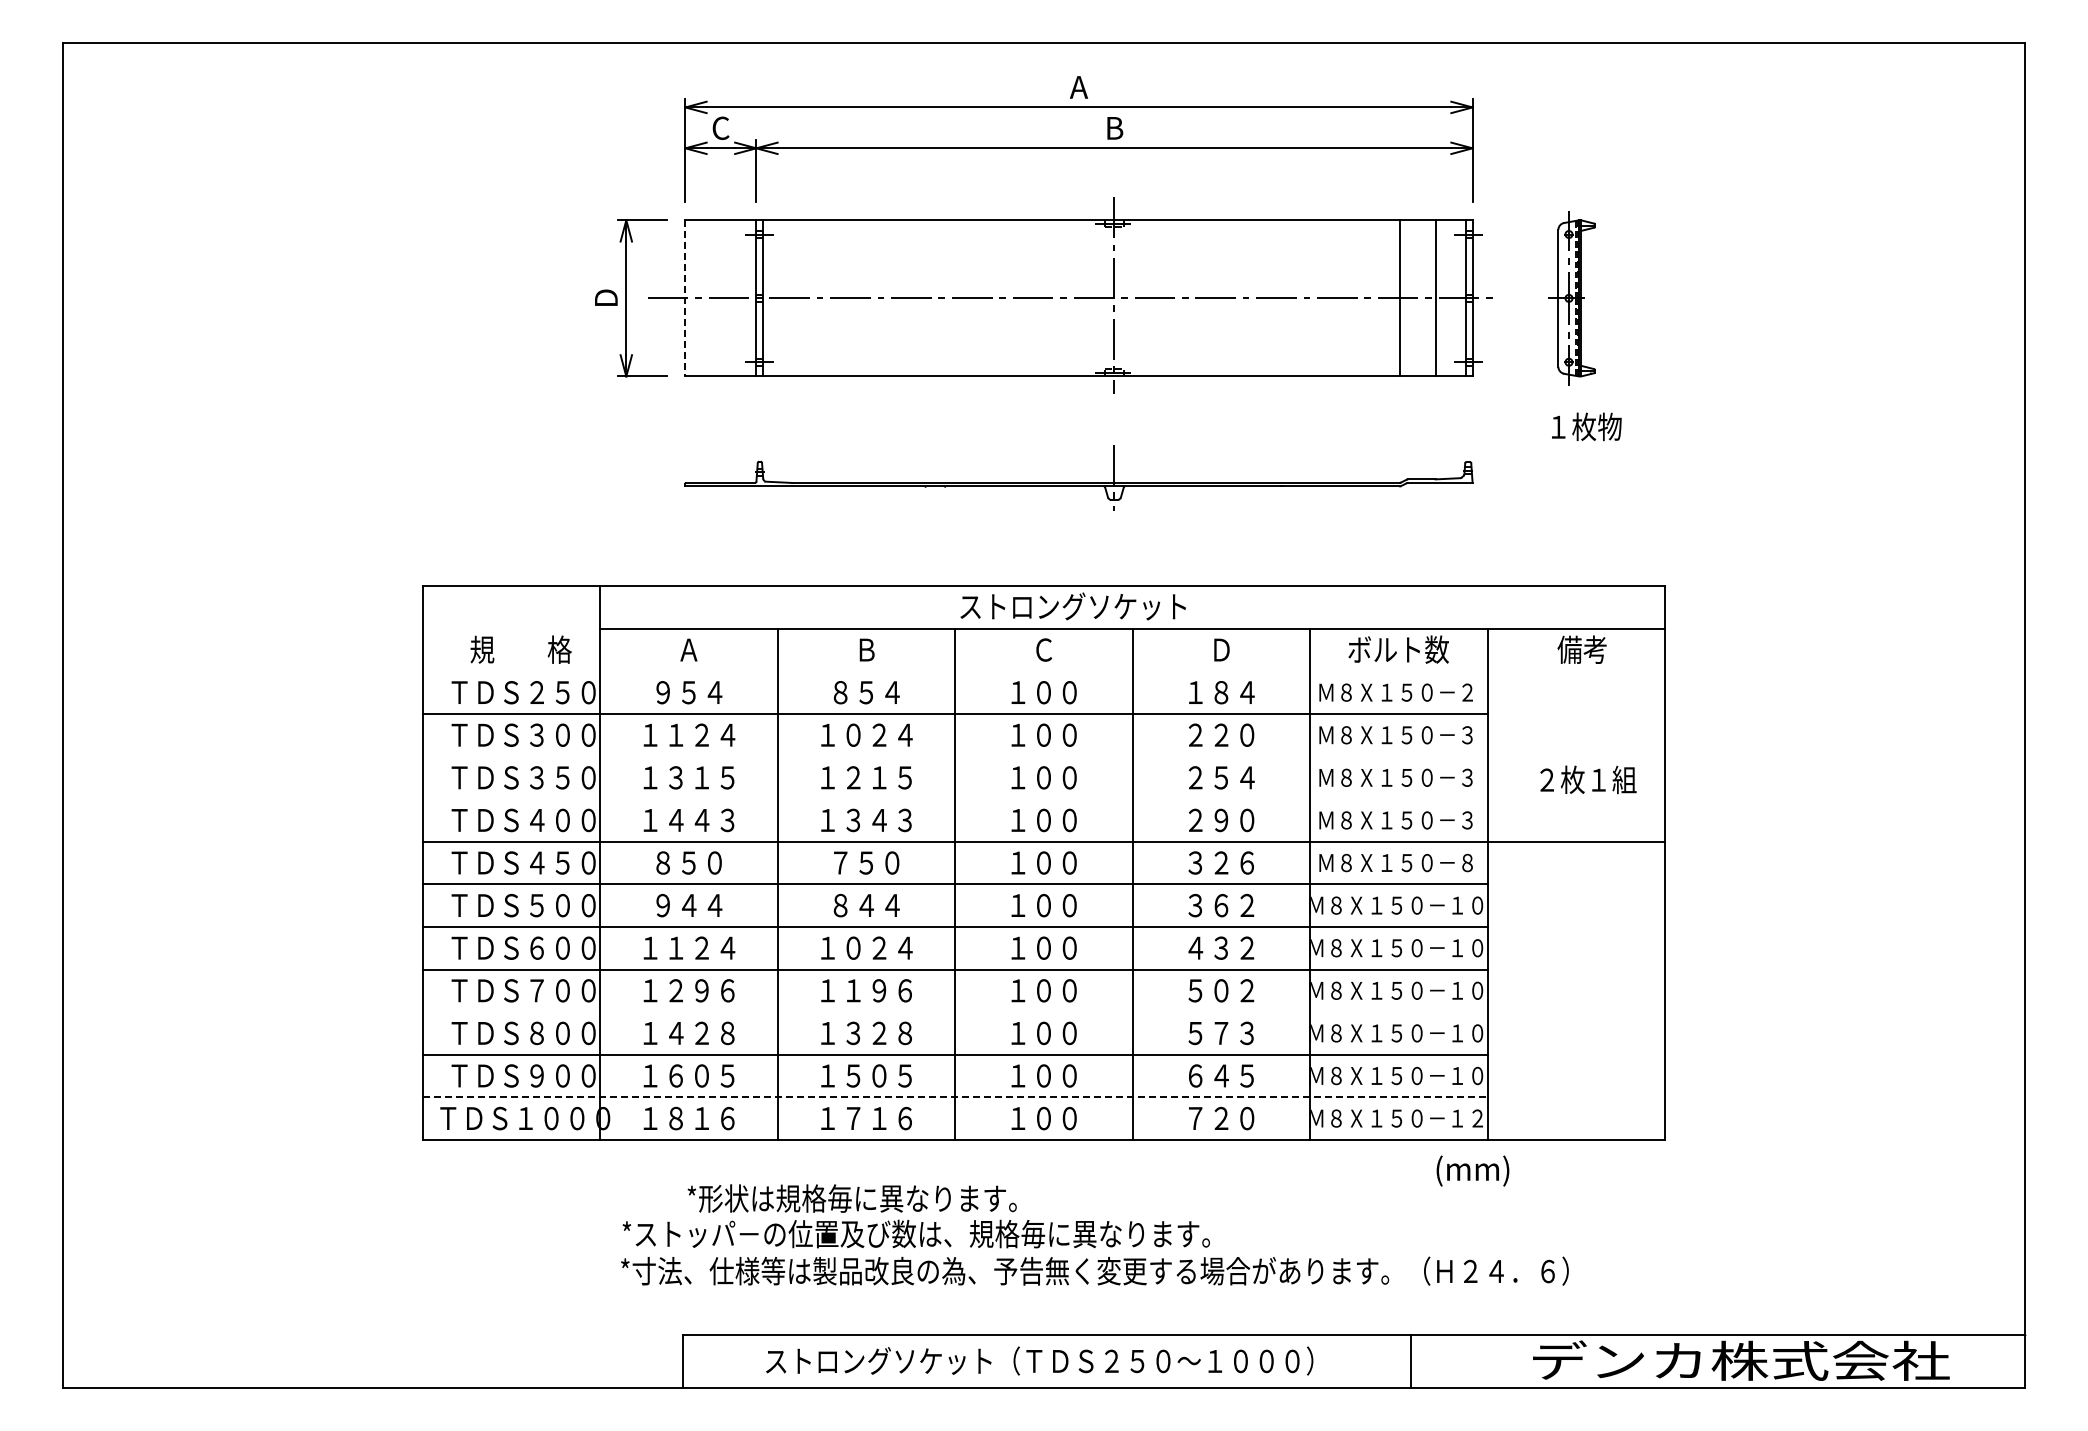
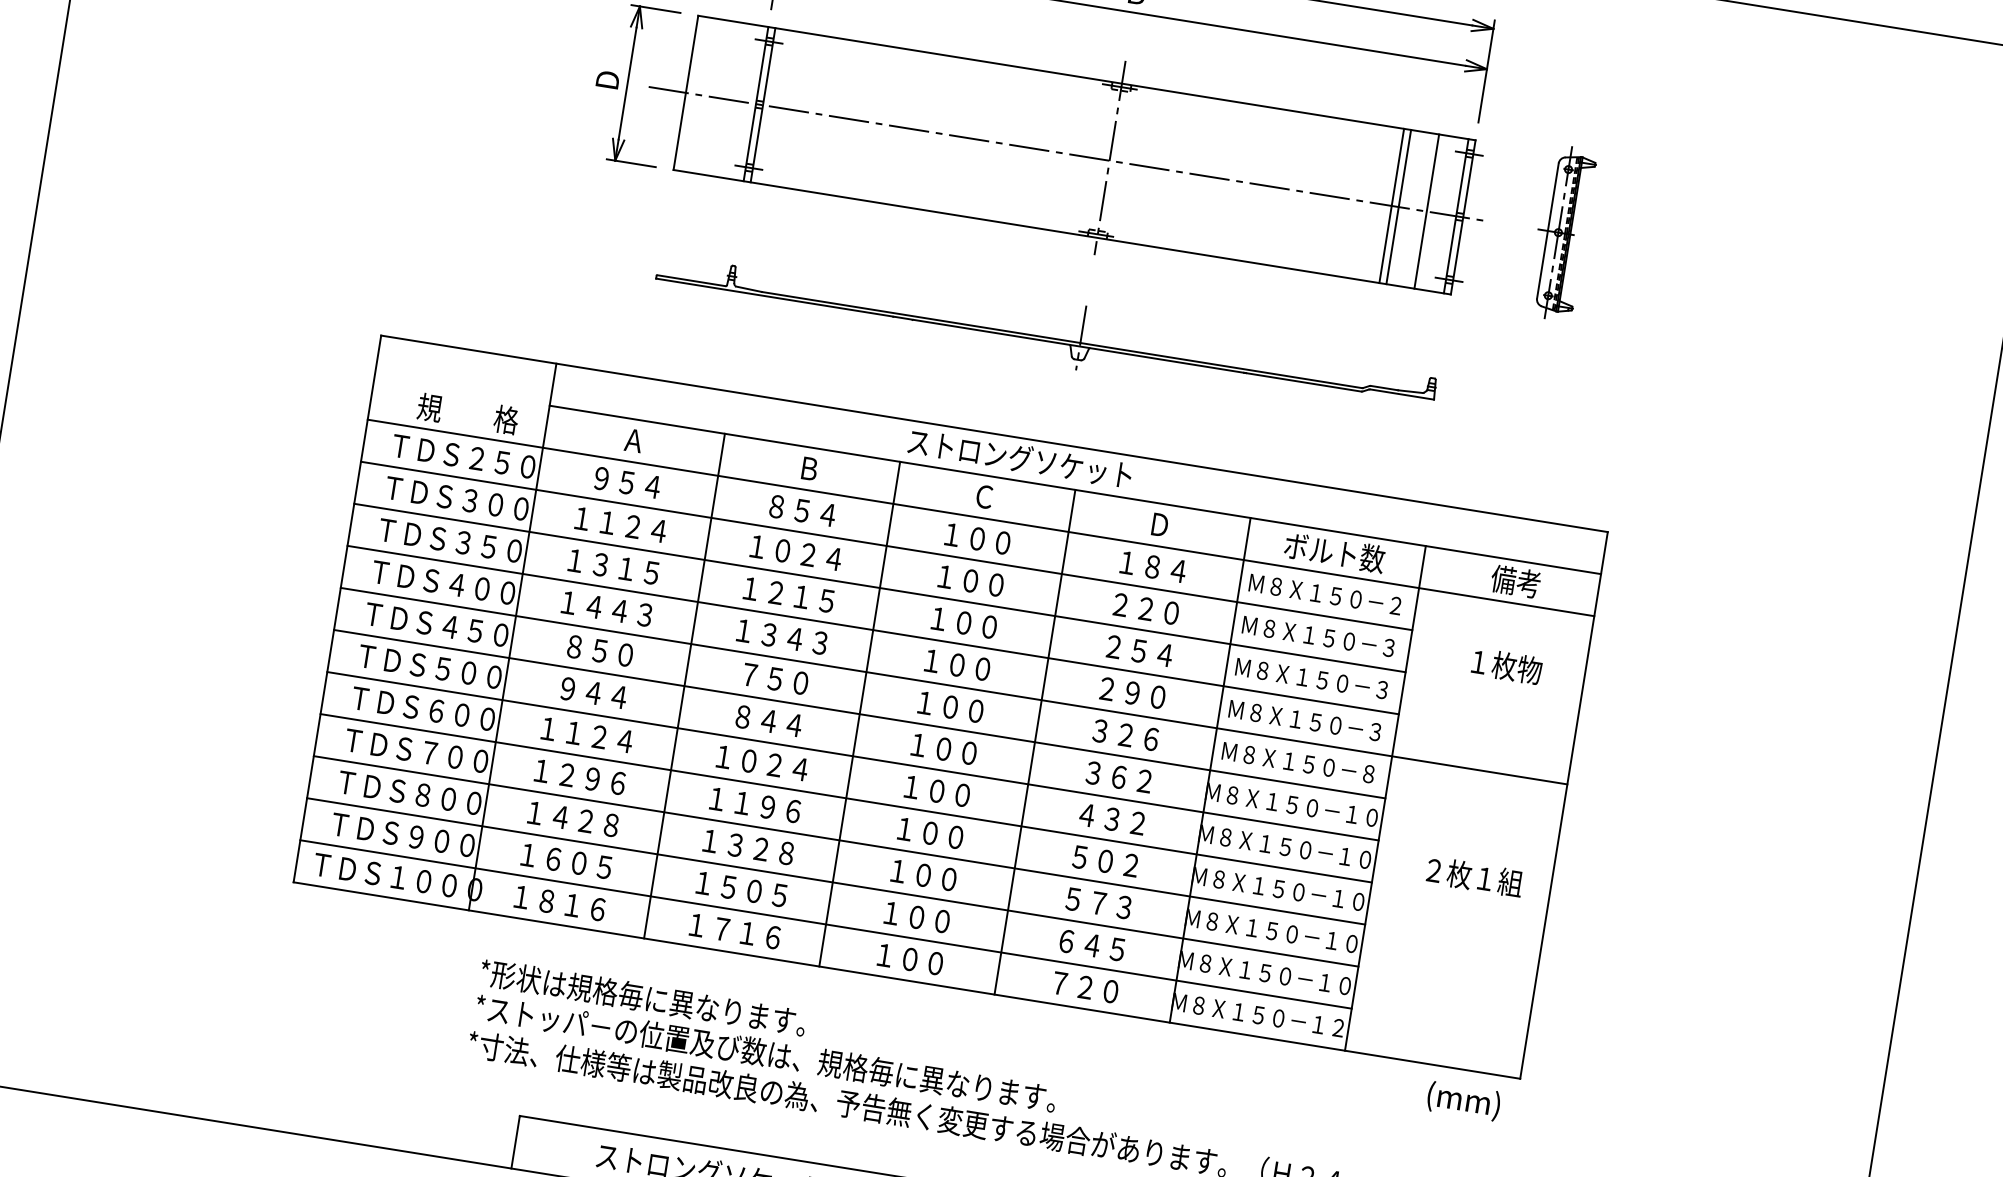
line: (685, 298) -> (686, 93), dashed -> solid
line: (1407, 298) -> (1398, 207), added
text: (1586, 426) -> (1506, 666), moved
line: (1043, 671) -> (980, 517), added
line: (954, 756) -> (879, 587), added
text: (1588, 779) -> (1475, 876), moved
line: (954, 799) -> (872, 630), added
line: (954, 1012) -> (838, 840), added
line: (955, 1097) -> (826, 924), dashed -> solid
text: (1472, 1170) -> (1463, 1100), moved
text: (851, 1198) -> (642, 997), moved

